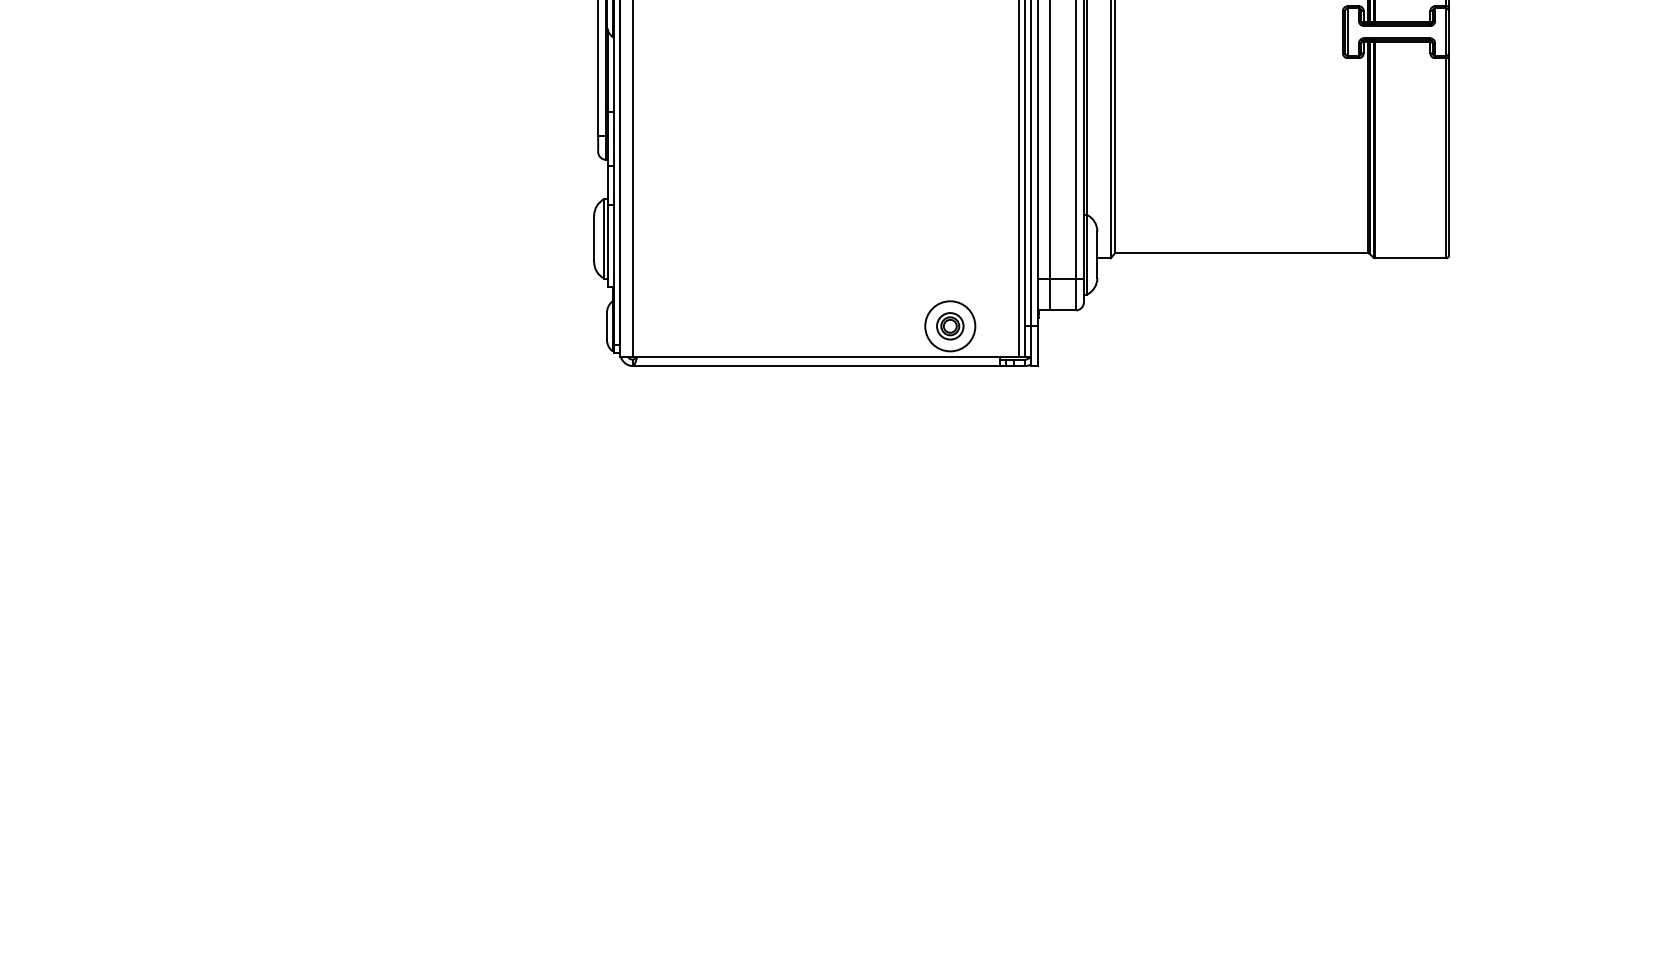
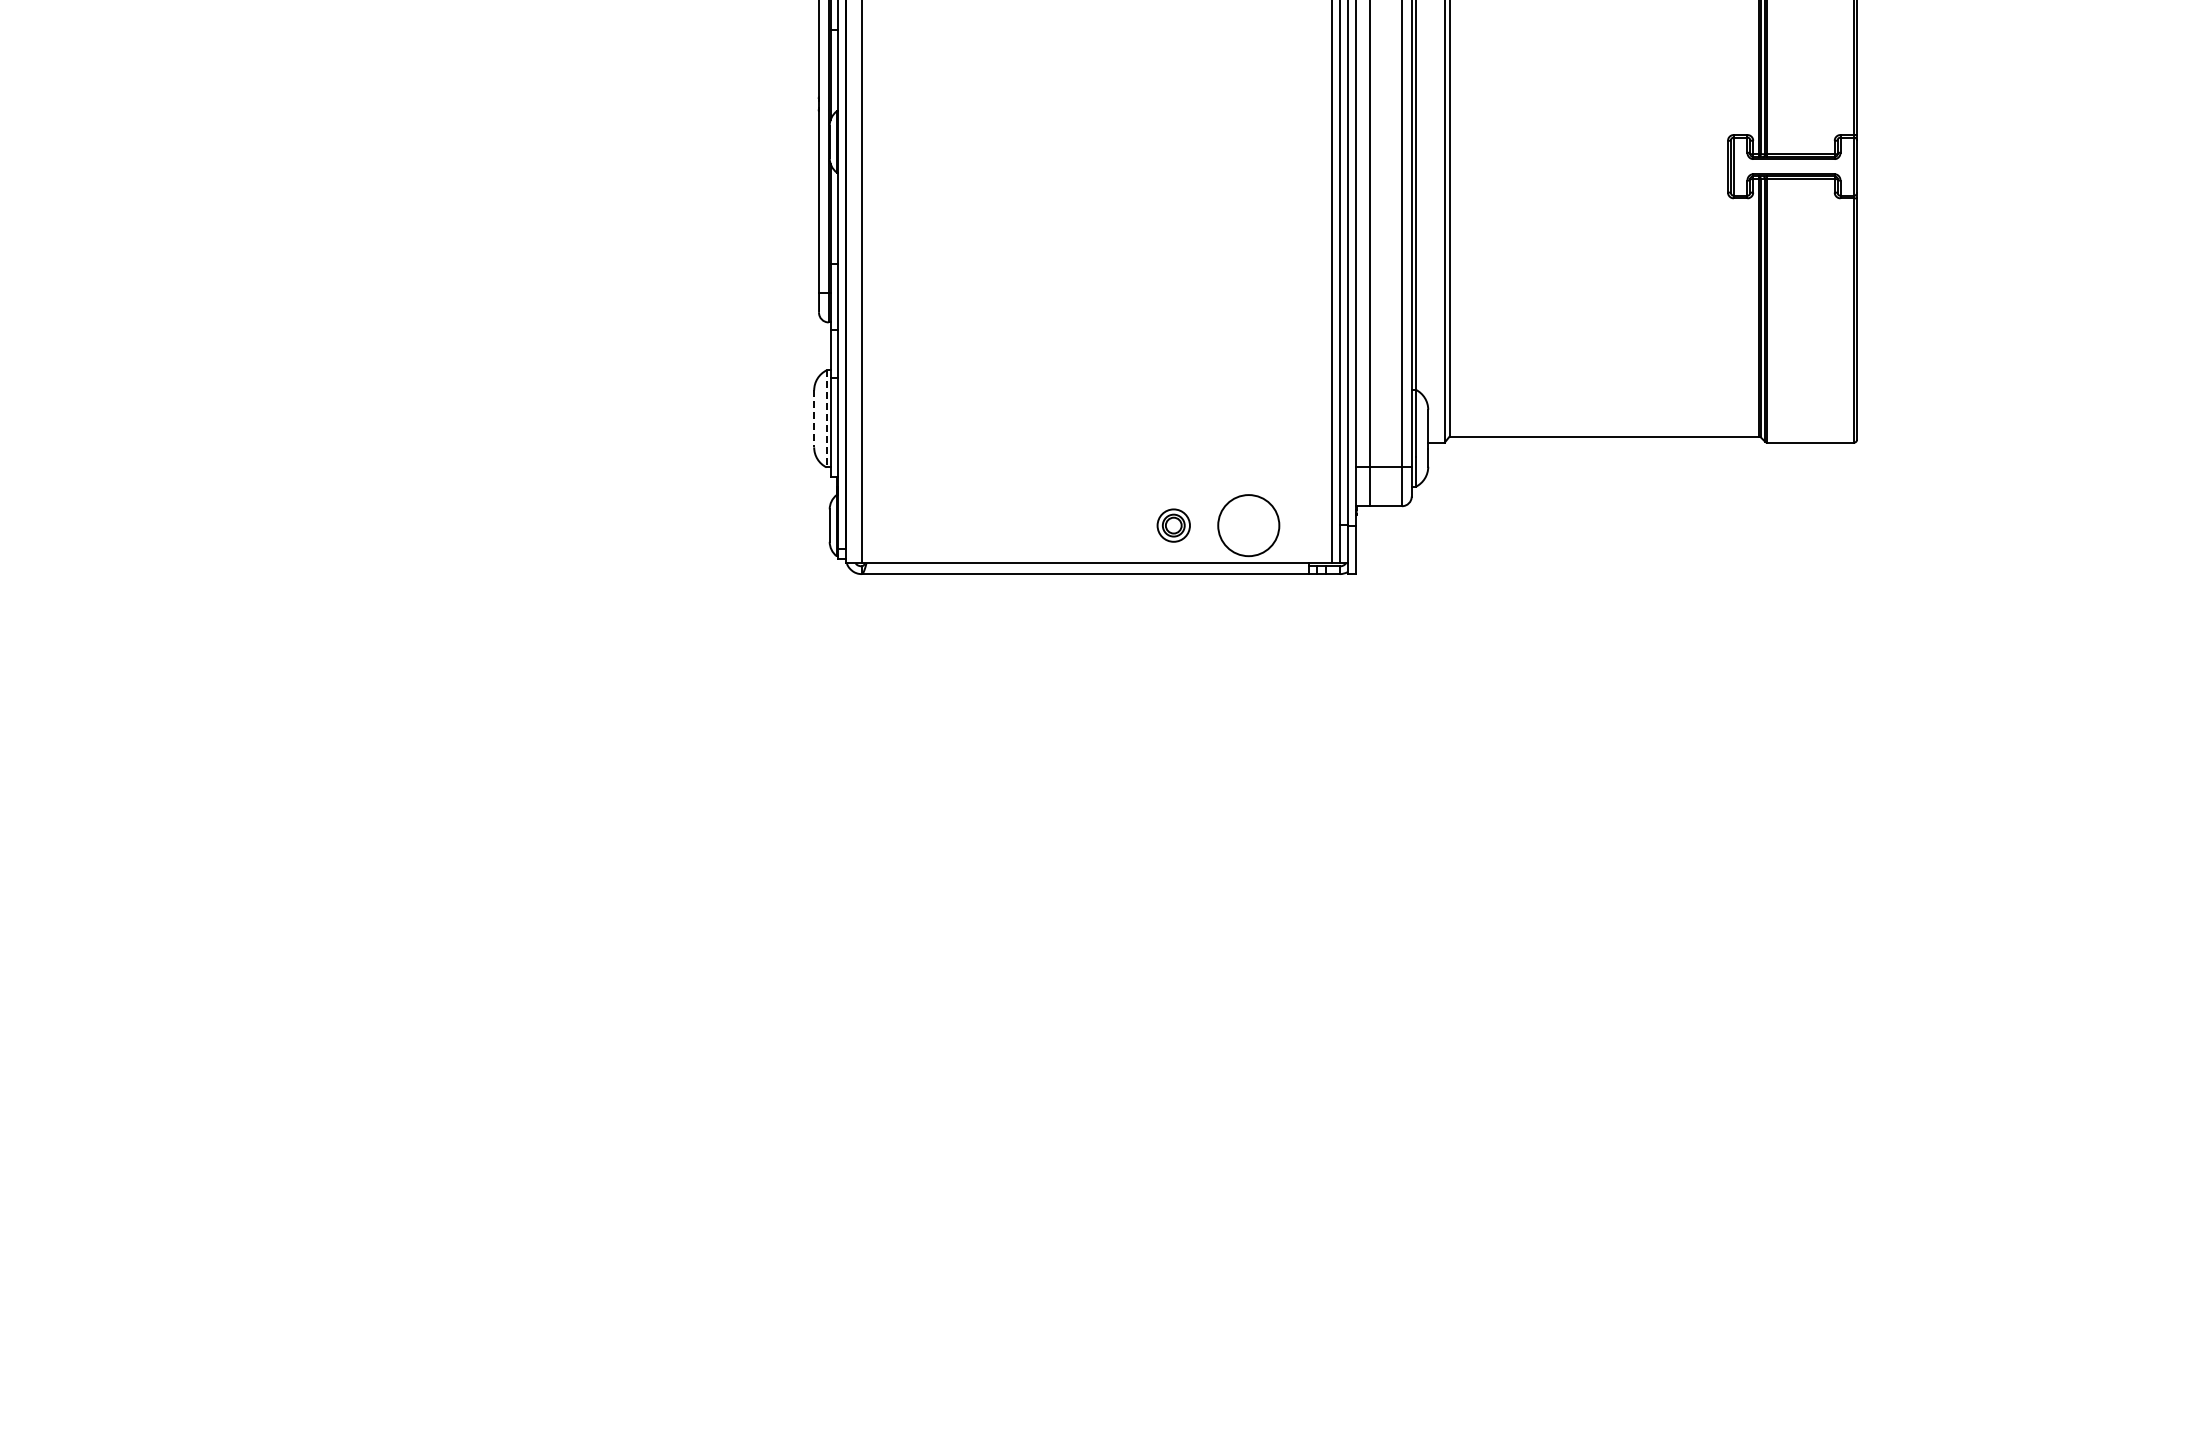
line: (604, 238) -> (826, 418), solid -> dashed
line: (594, 239) -> (814, 419), solid -> dashed
part: (950, 326) -> (1173, 525), moved

